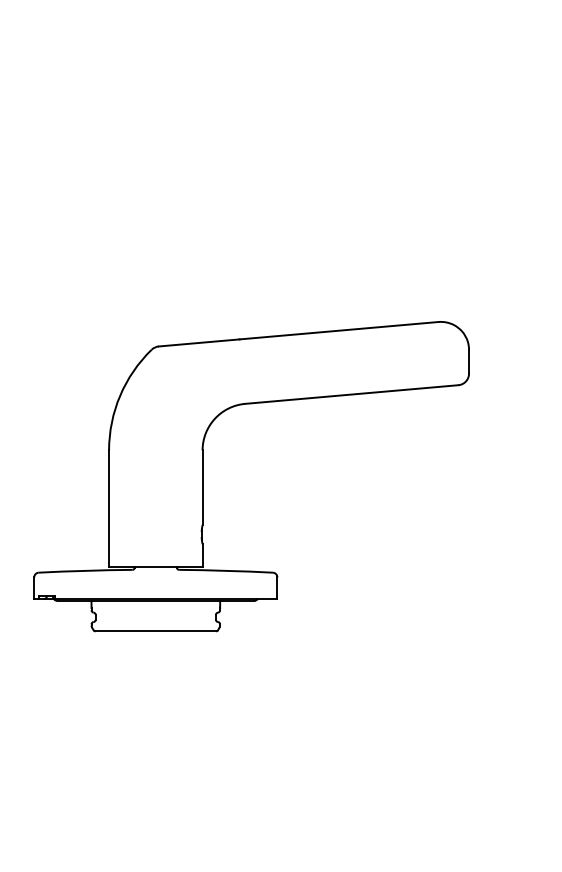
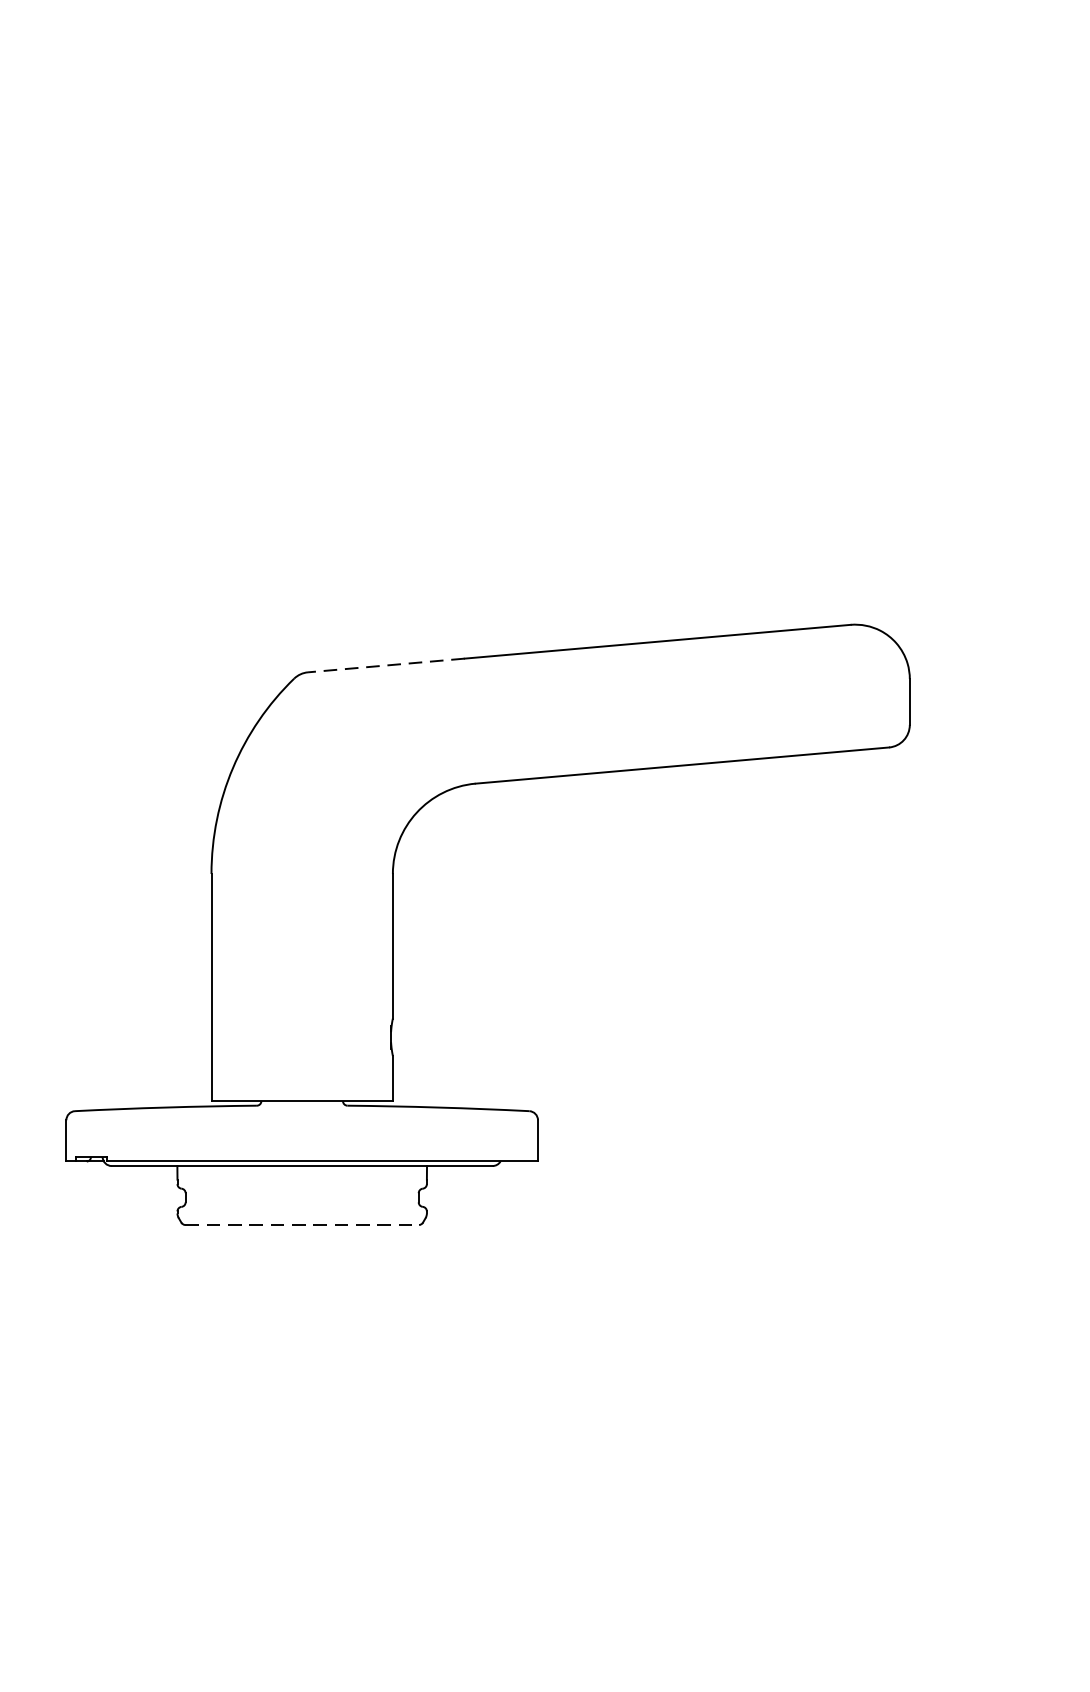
line: (199, 342) -> (386, 664), solid -> dashed
line: (156, 631) -> (303, 1225), solid -> dashed

